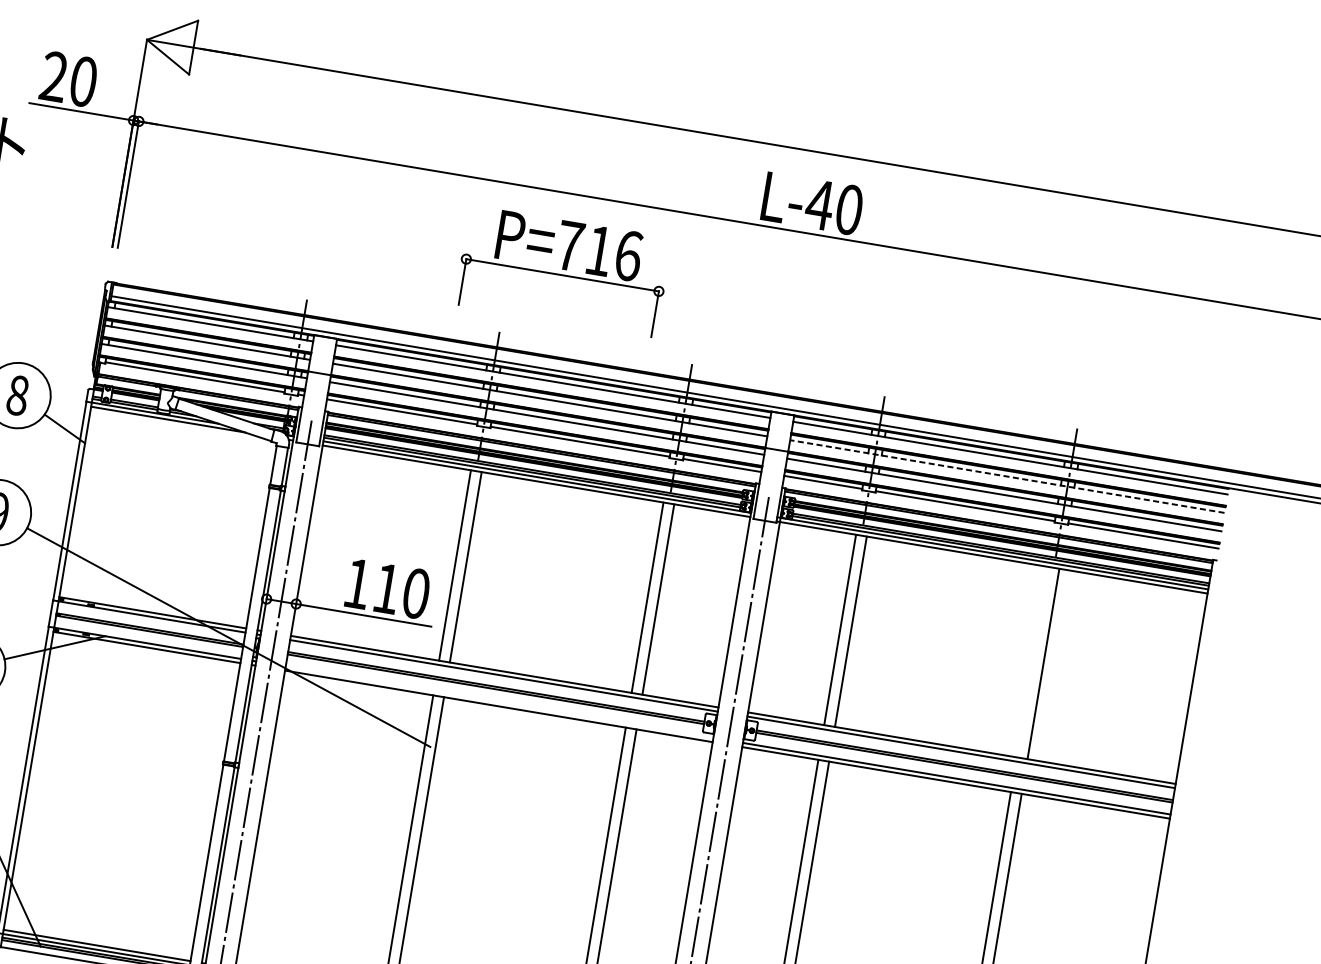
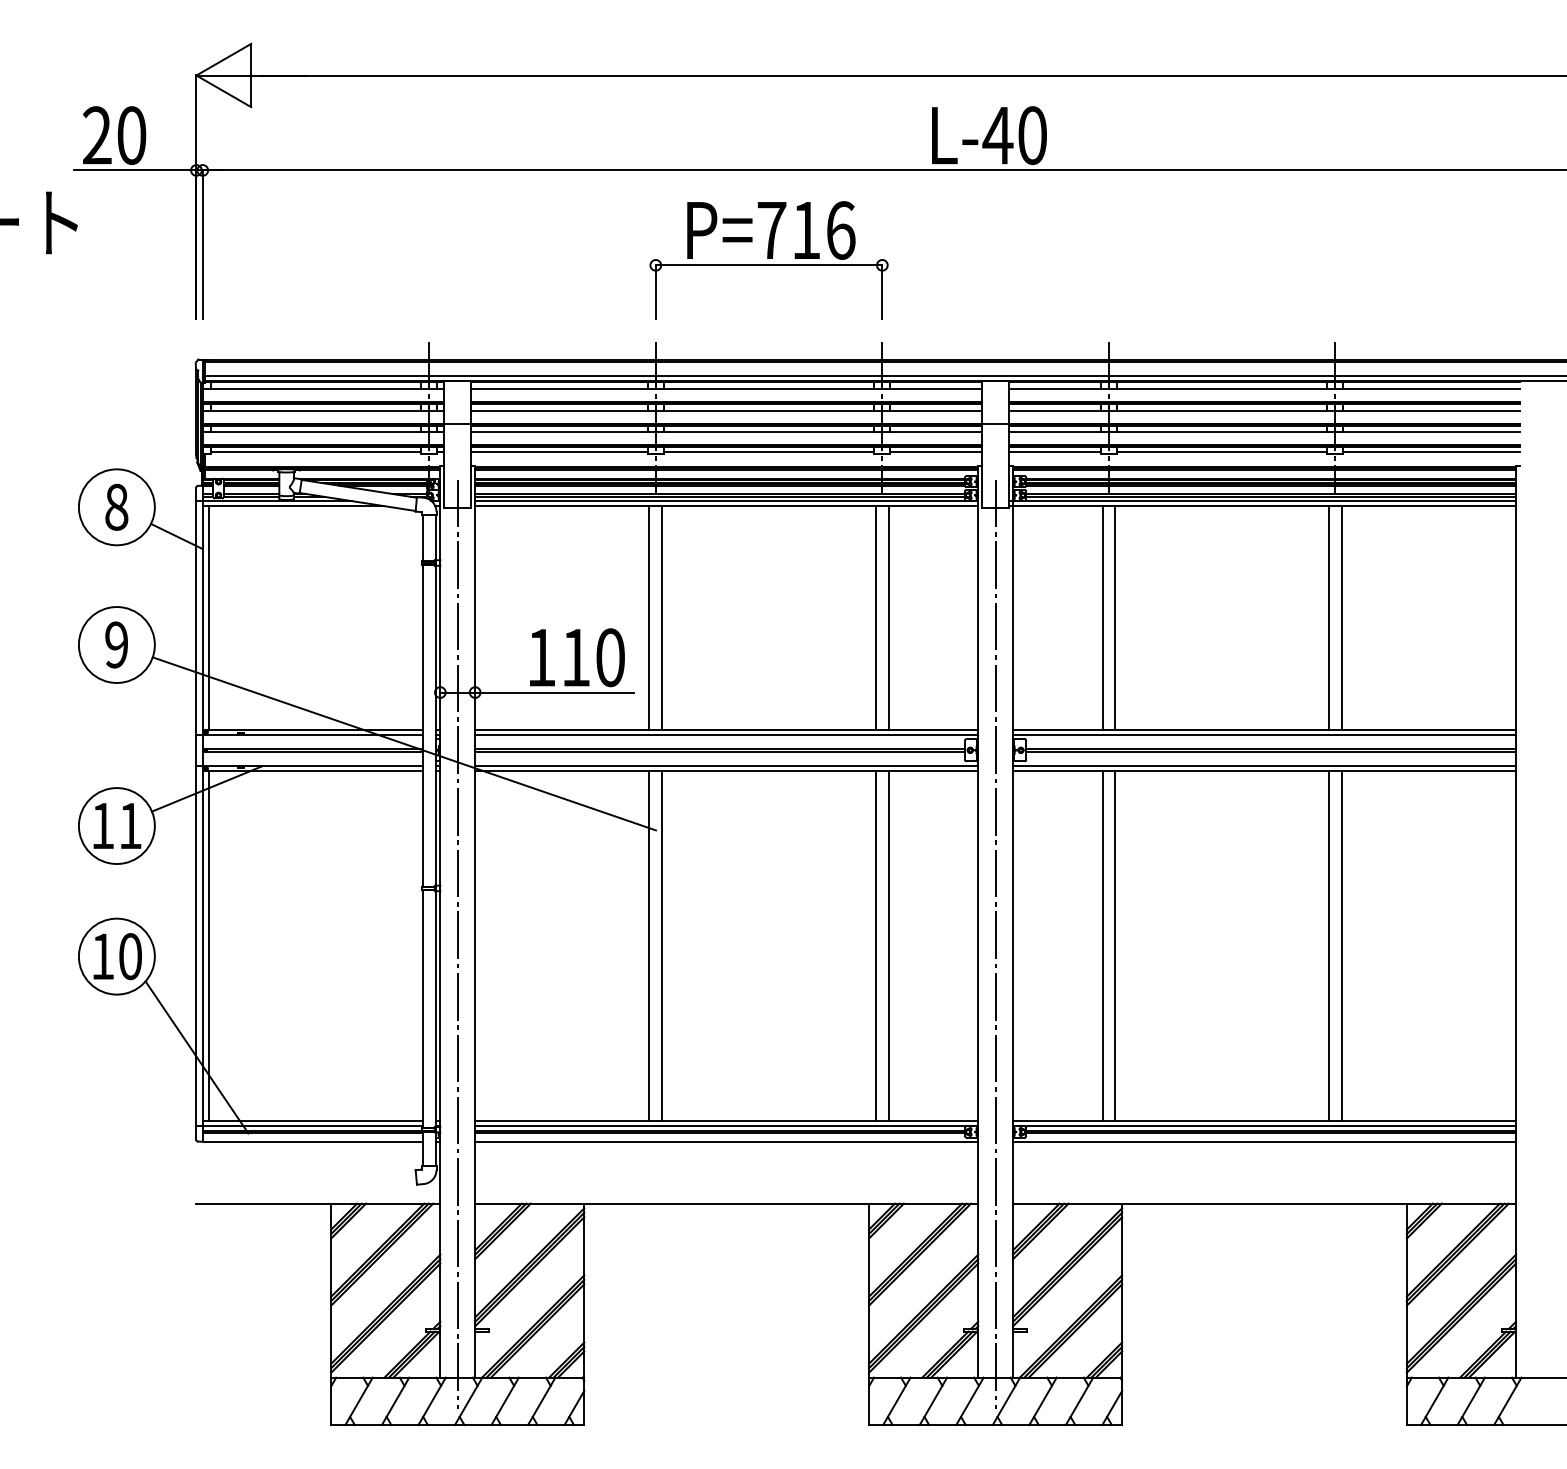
part: (562, 271) -> (768, 260), moved
line: (1007, 476) -> (1264, 410), dashed -> solid
line: (81, 502) -> (209, 617), added
line: (1033, 661) -> (1329, 617), added
line: (499, 701) -> (726, 765), added
line: (34, 782) -> (209, 946), added

